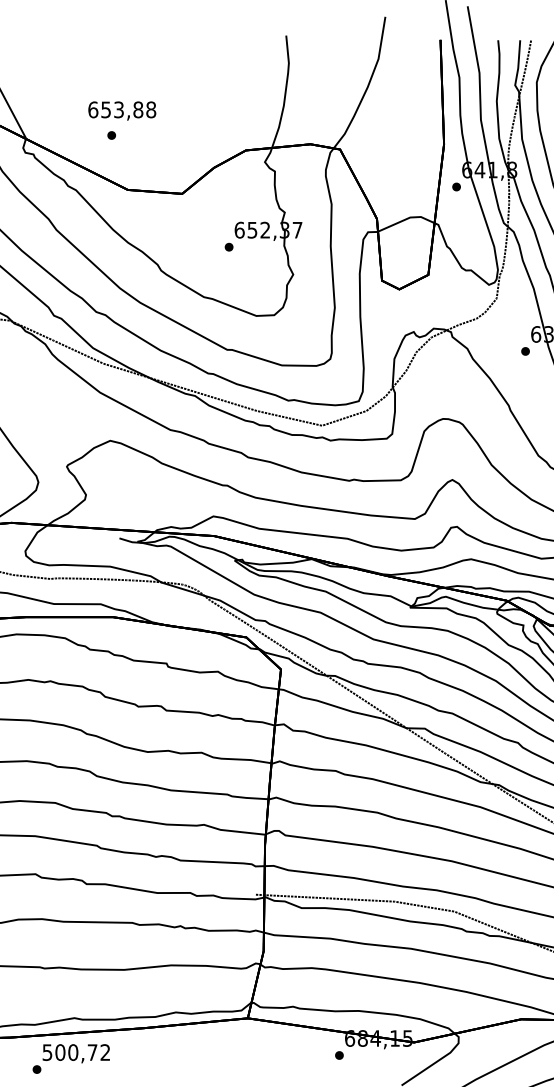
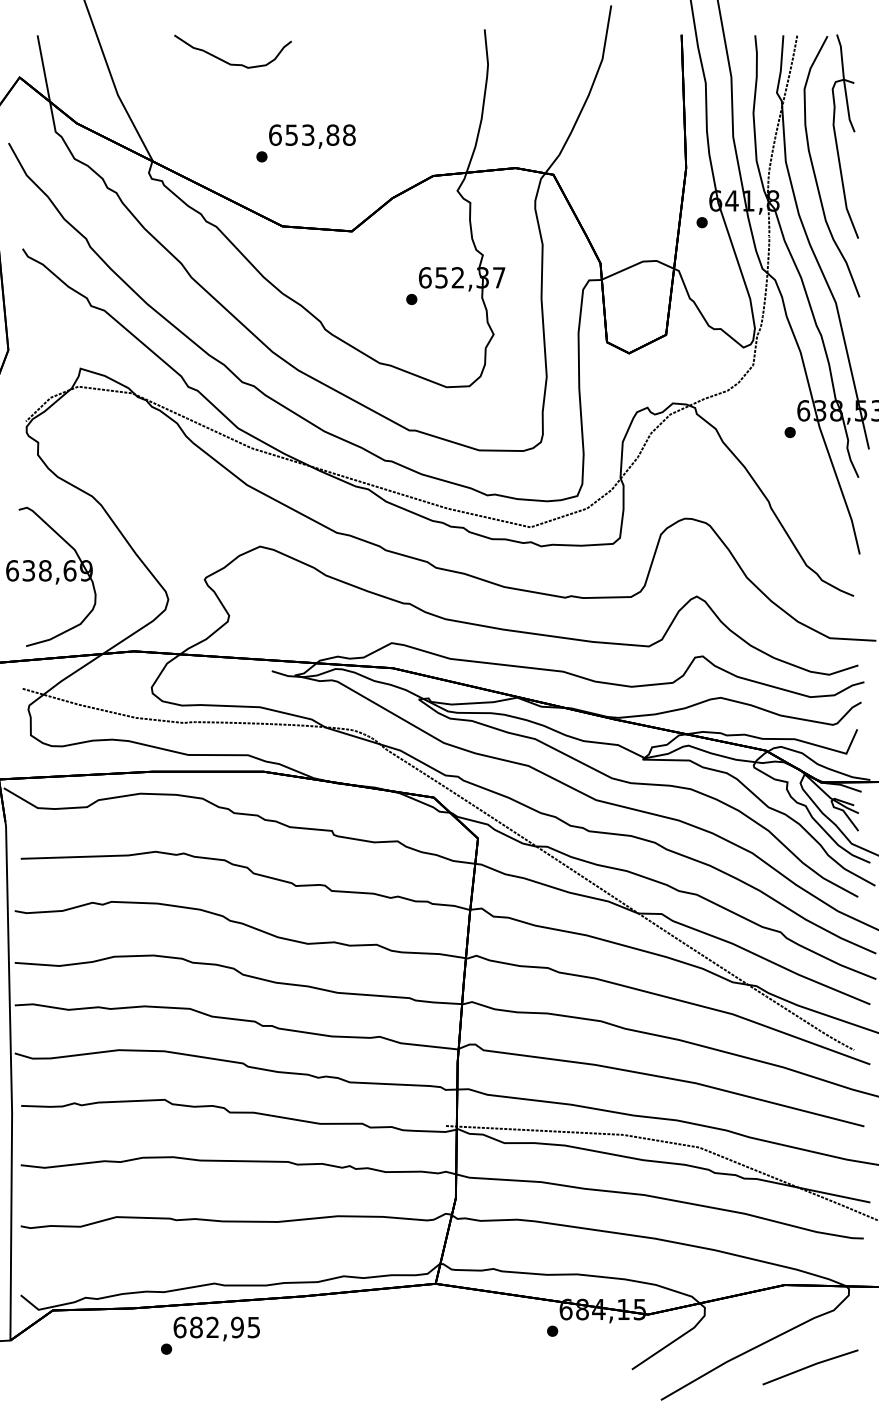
curve: (83, 60) -> (226, 61), added
text: (122, 110) -> (312, 136), moved
text: (76, 1052) -> (216, 1327), 500,72 -> 682,95

